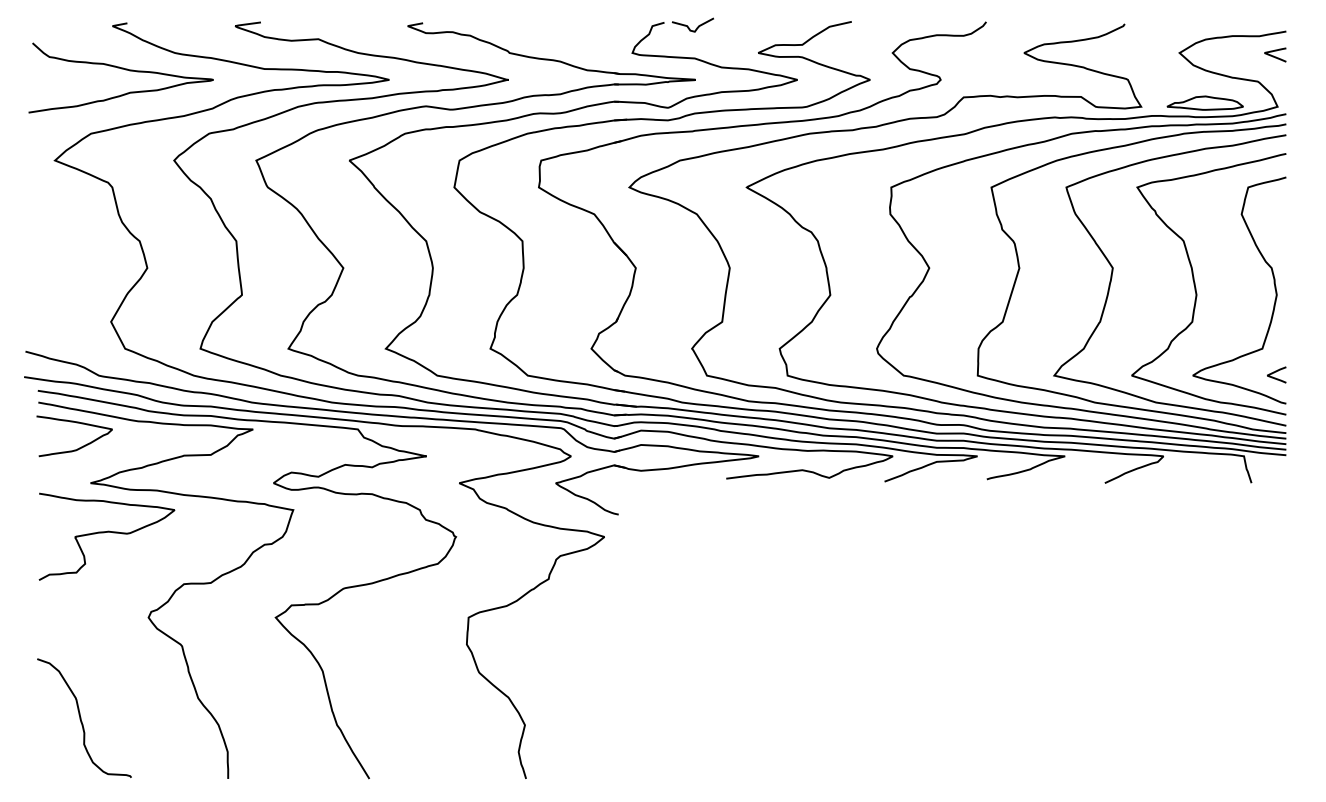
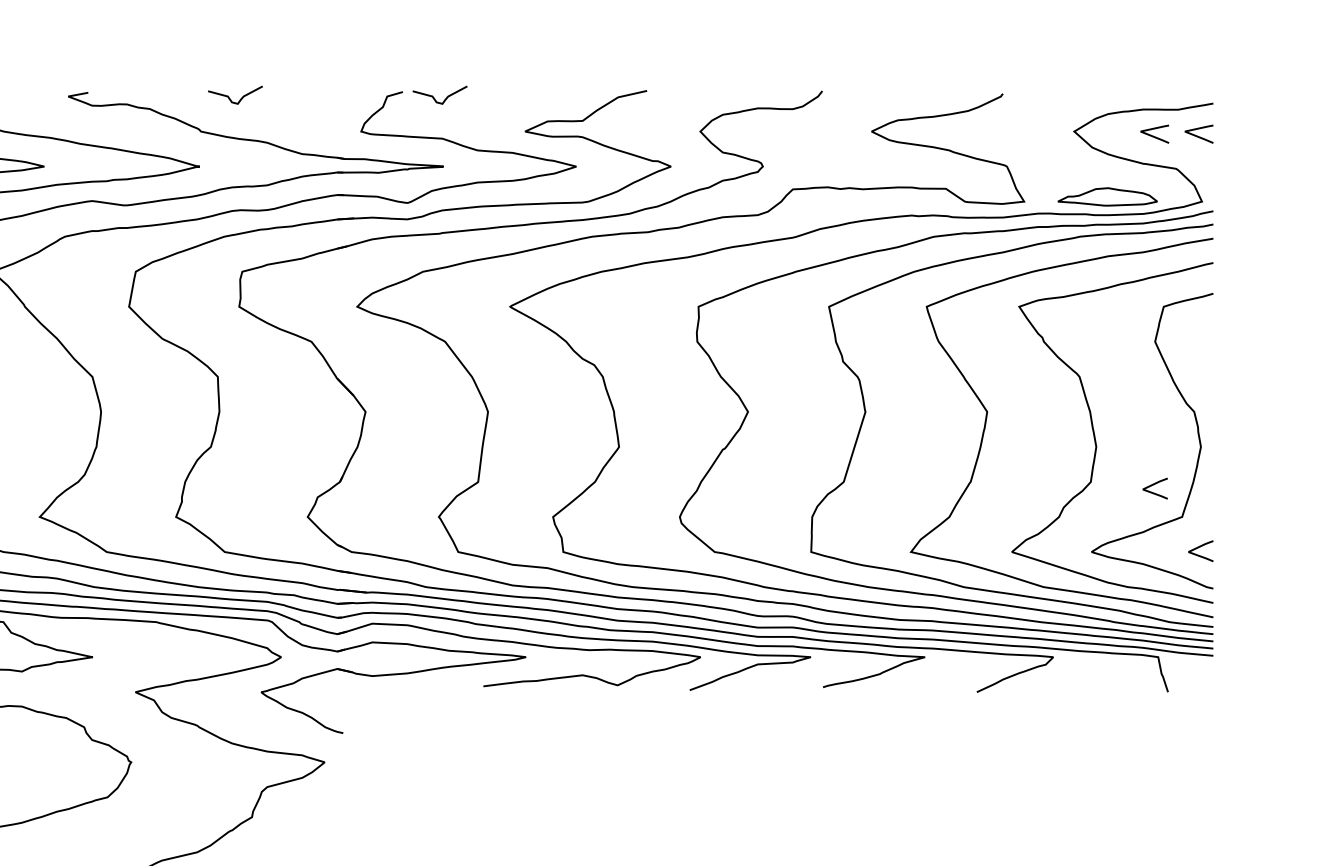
curve: (532, 27) -> (230, 98), added
line: (1241, 56) -> (1154, 136), added
line: (1241, 324) -> (1154, 485), added

